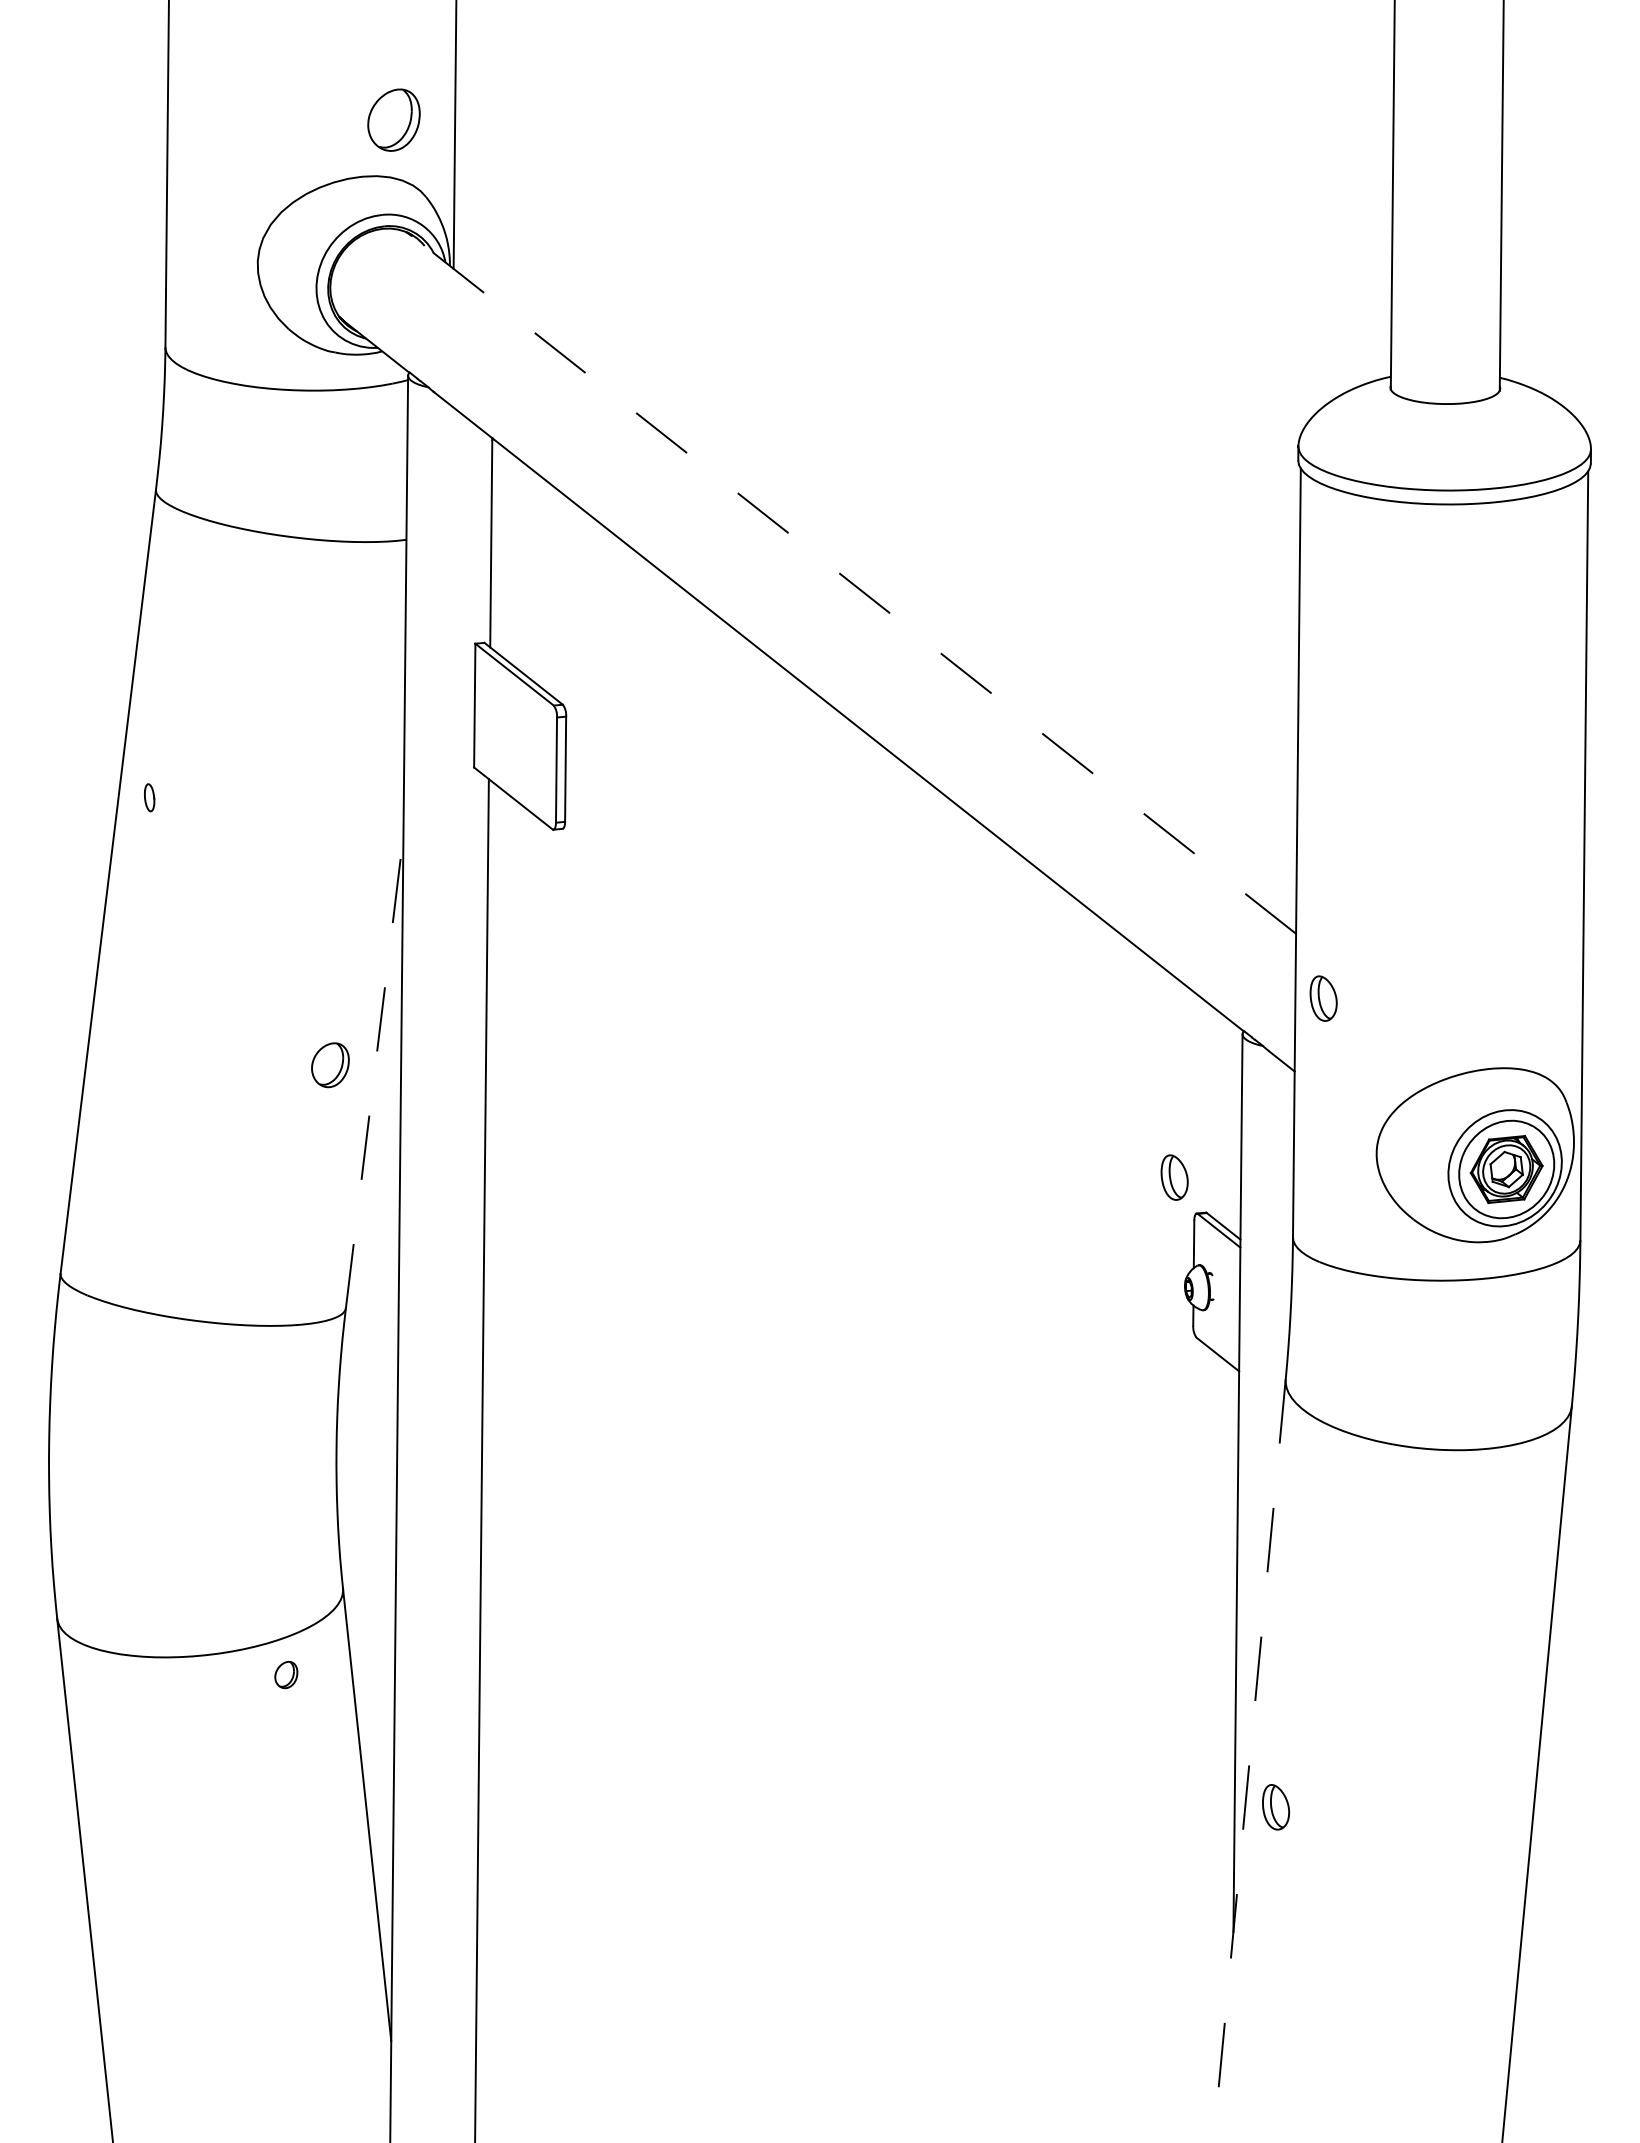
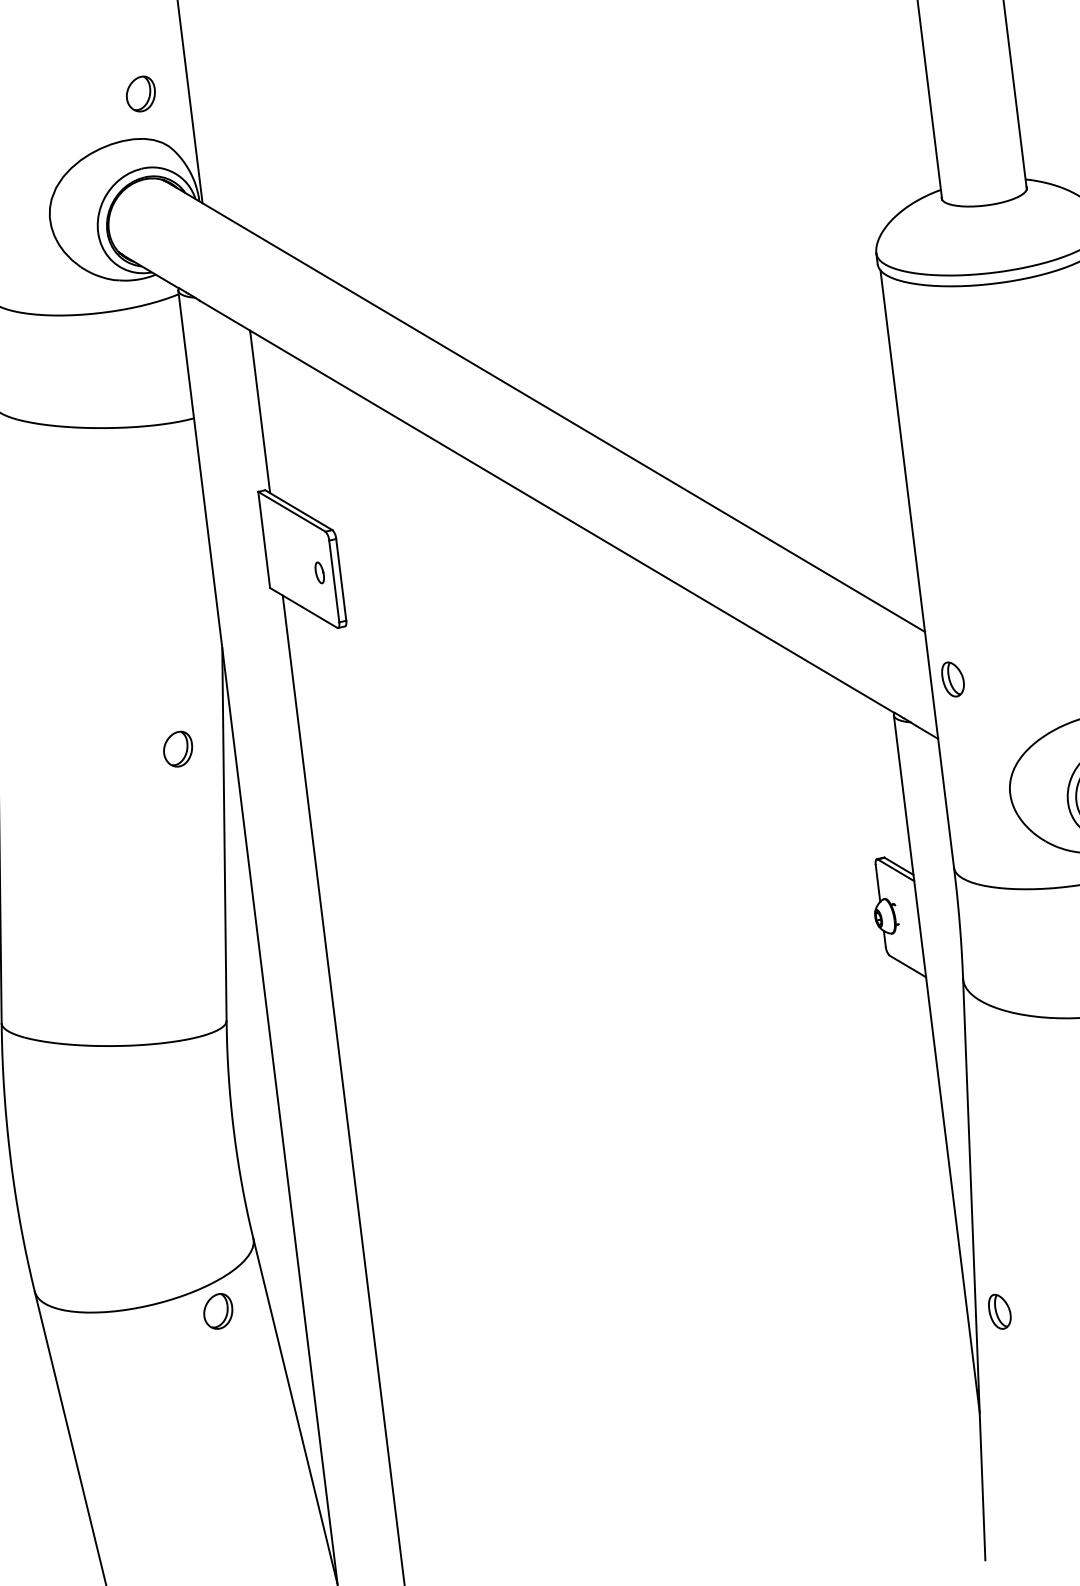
part: (393, 120) -> (140, 94), size x0.71
line: (853, 584) -> (545, 406), dashed -> solid
part: (149, 797) -> (319, 572), moved
part: (330, 1065) -> (178, 749), moved
line: (374, 1071) -> (224, 834), dashed -> solid
part: (1174, 1177) -> (855, 833), removed
part: (286, 1674) -> (218, 1311), size x1.67
line: (1250, 1749) -> (974, 1269), dashed -> solid

